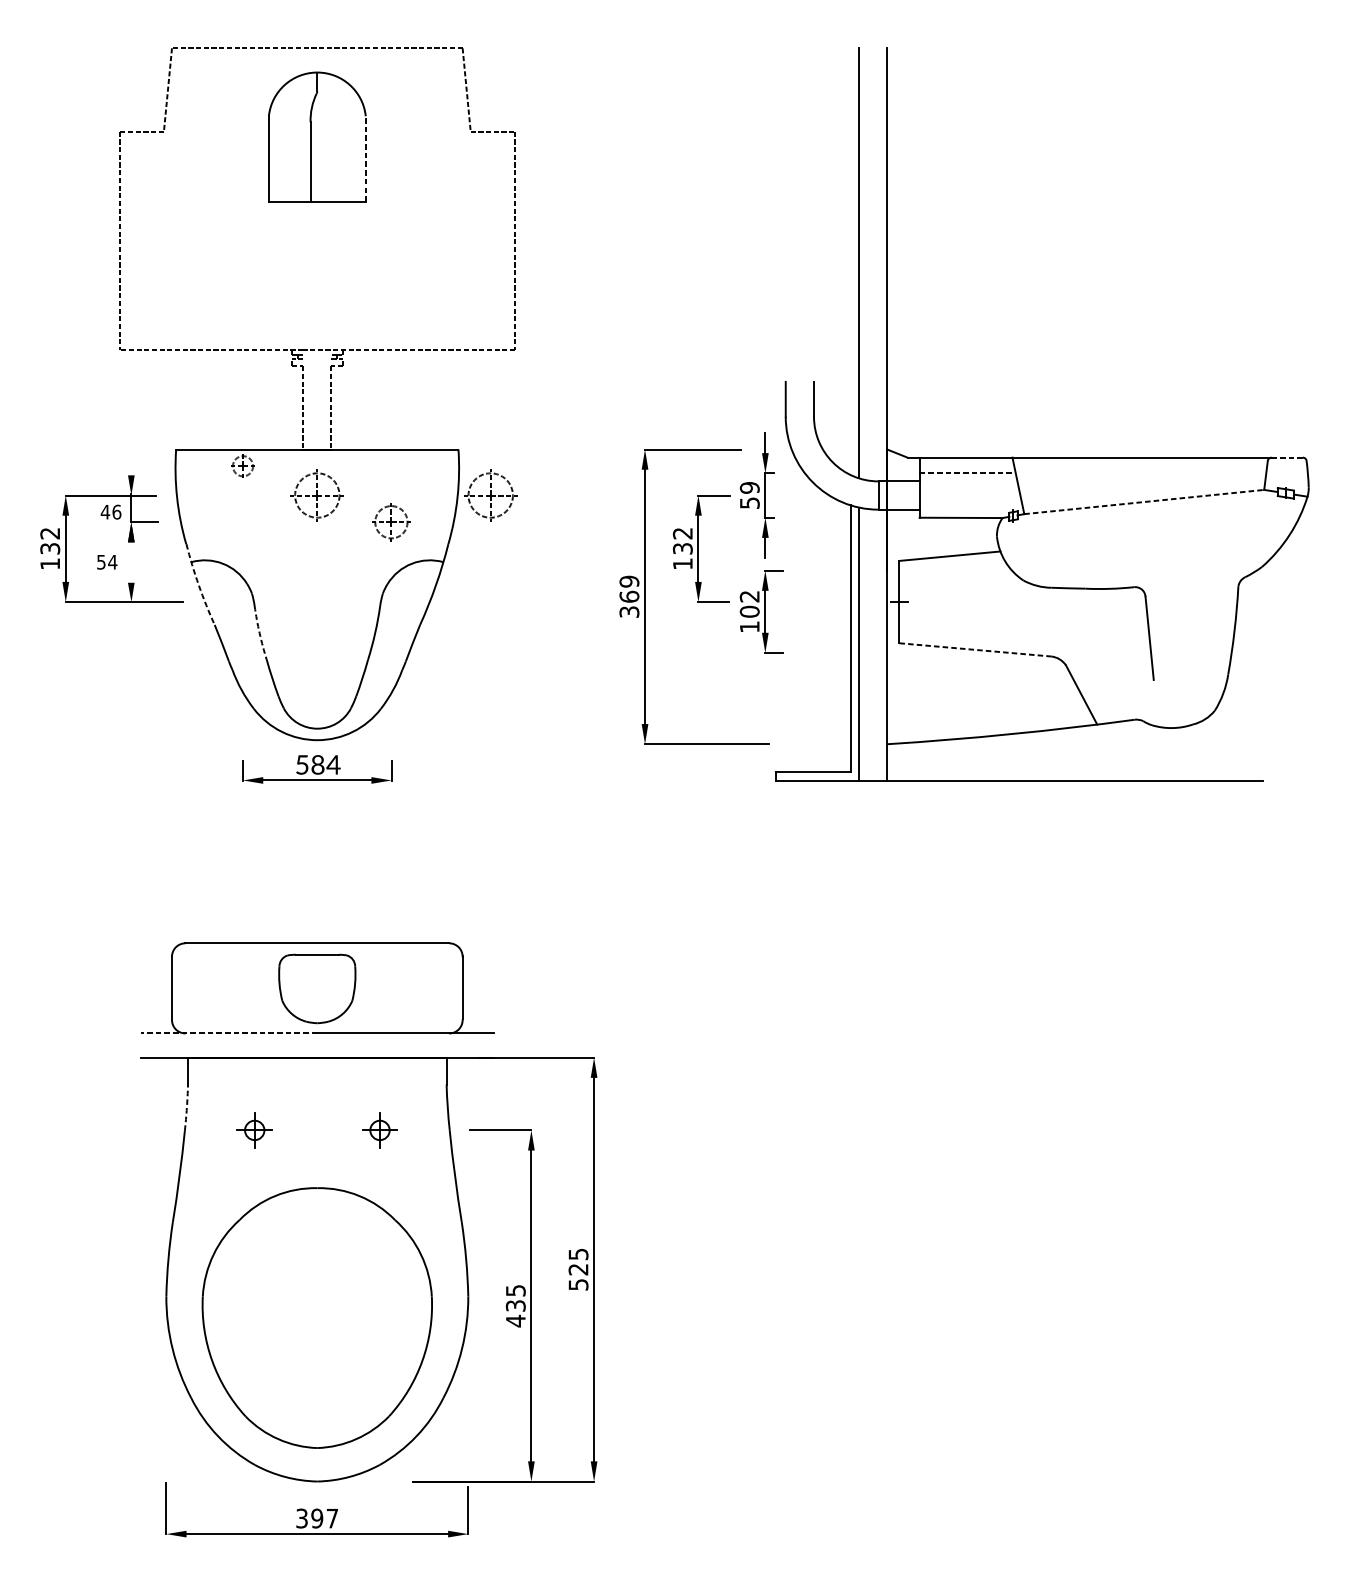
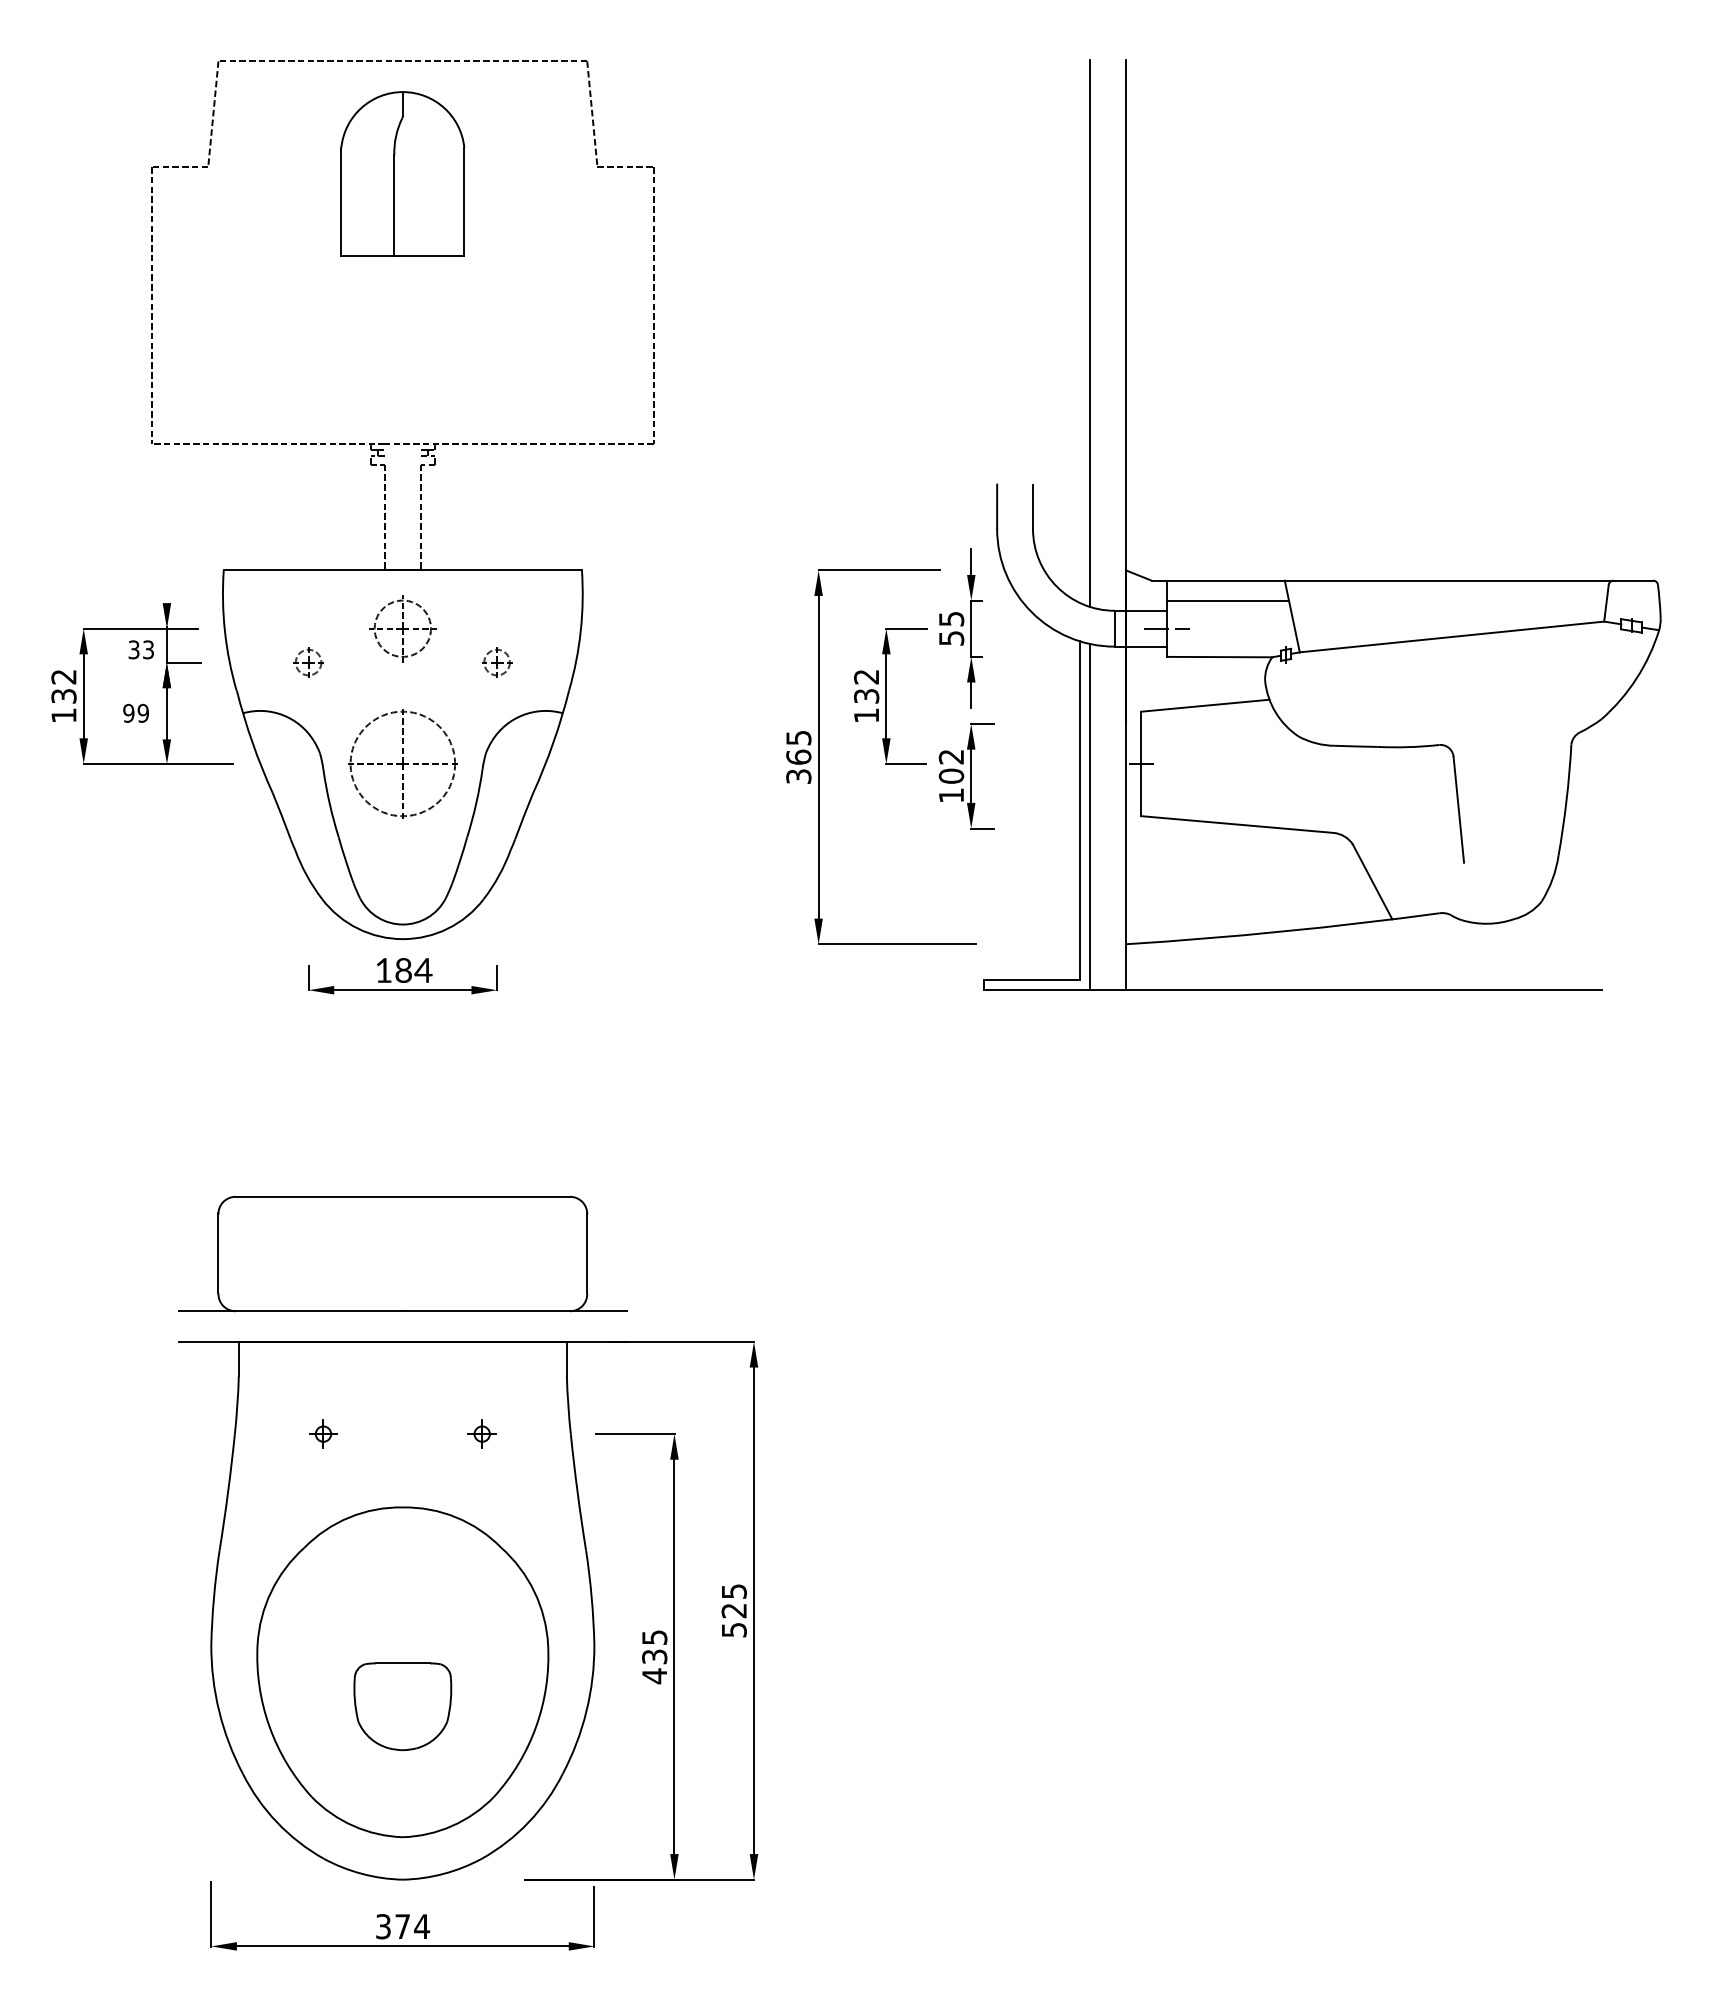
line: (365, 158) -> (464, 201), dashed -> solid
line: (1287, 457) -> (1633, 580), dashed -> solid
part: (242, 466) -> (308, 662), moved
line: (967, 473) -> (1227, 600), dashed -> solid
text: (748, 487) -> (950, 618), 59 -> 55
part: (490, 495) -> (622, 628), removed
line: (919, 495) -> (1166, 628), added
line: (1144, 501) -> (1452, 636), dashed -> solid
text: (111, 511) -> (141, 649), 46 -> 33
part: (391, 522) -> (497, 662), size x0.62
text: (107, 561) -> (136, 712), 54 -> 99
line: (131, 562) -> (166, 713), added
text: (629, 581) -> (798, 737), 369 -> 365
arc: (198, 585) -> (252, 742), dashed -> solid
part: (317, 601) -> (402, 763), added
arc: (259, 633) -> (329, 803), dashed -> solid
line: (975, 649) -> (1237, 824), dashed -> solid
text: (302, 764) -> (383, 970), 584 -> 184
part: (317, 988) -> (402, 1706), moved
line: (229, 1033) -> (291, 1311), dashed -> solid
arc: (186, 1107) -> (237, 1405), dashed -> solid
part: (254, 1129) -> (323, 1433), size x0.62
part: (379, 1129) -> (481, 1433), size x0.62
text: (324, 1518) -> (412, 1926), 397 -> 374

